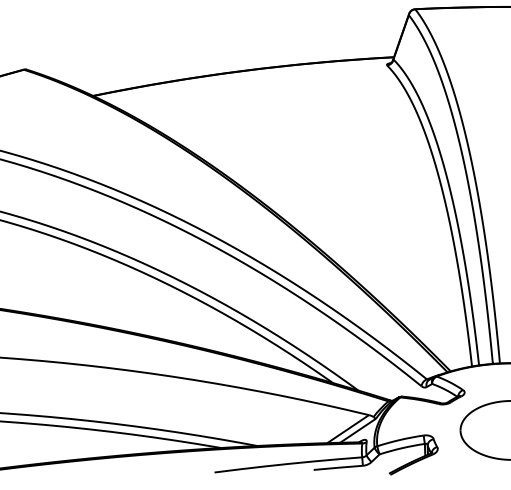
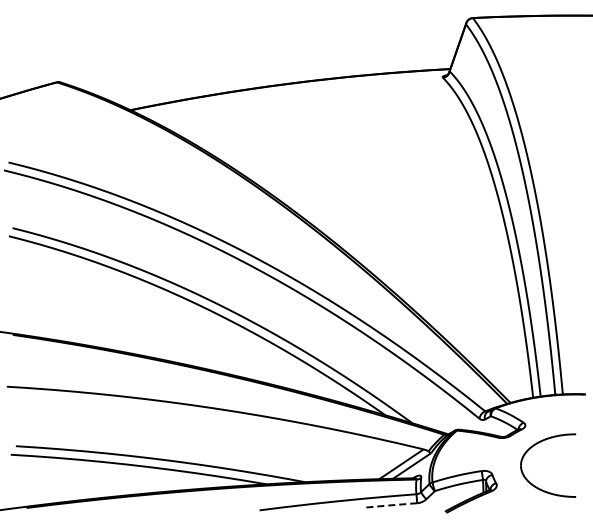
line: (338, 467) -> (391, 505), solid -> dashed

